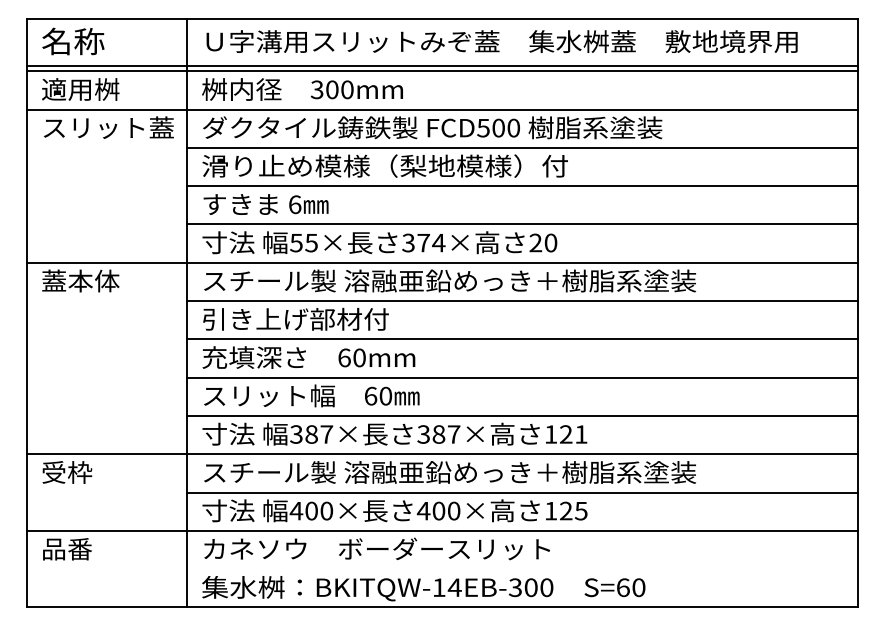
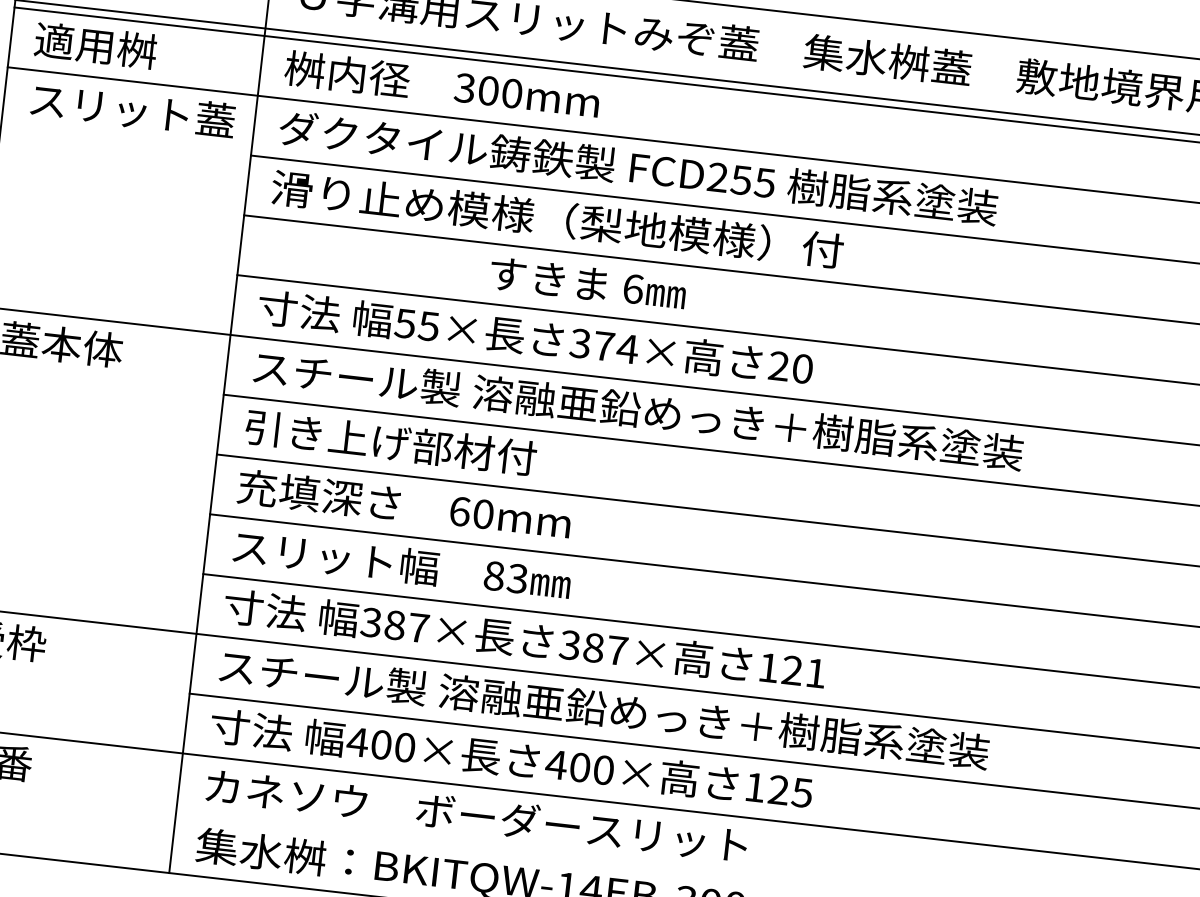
text: (498, 127) -> (741, 179), FCD500 -> FCD255
text: (265, 204) -> (587, 283), moved
text: (378, 395) -> (506, 576), 60 -> 83

